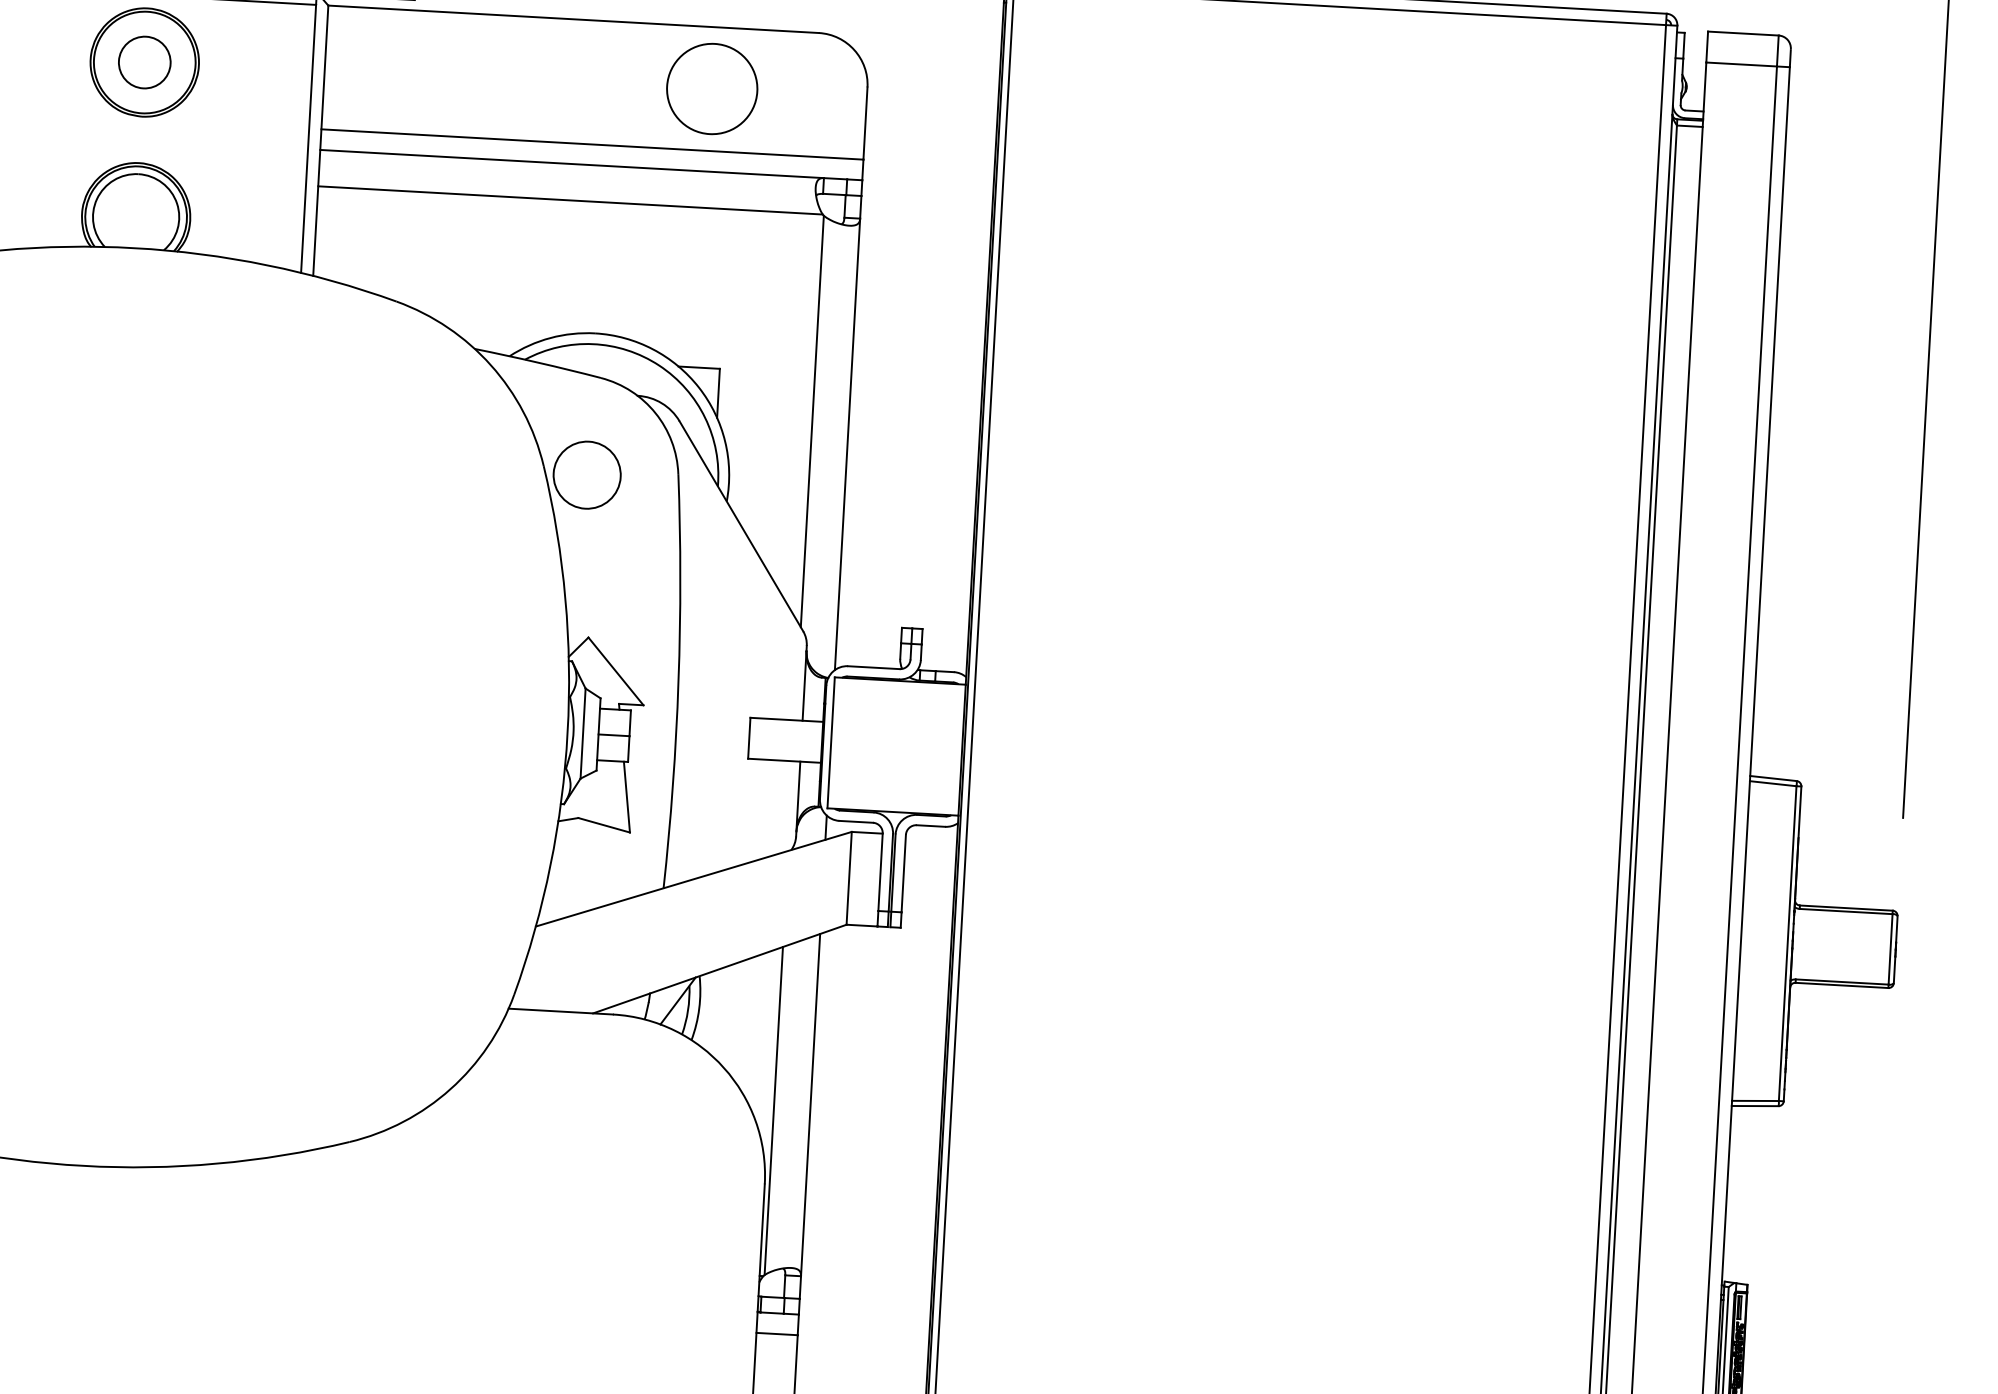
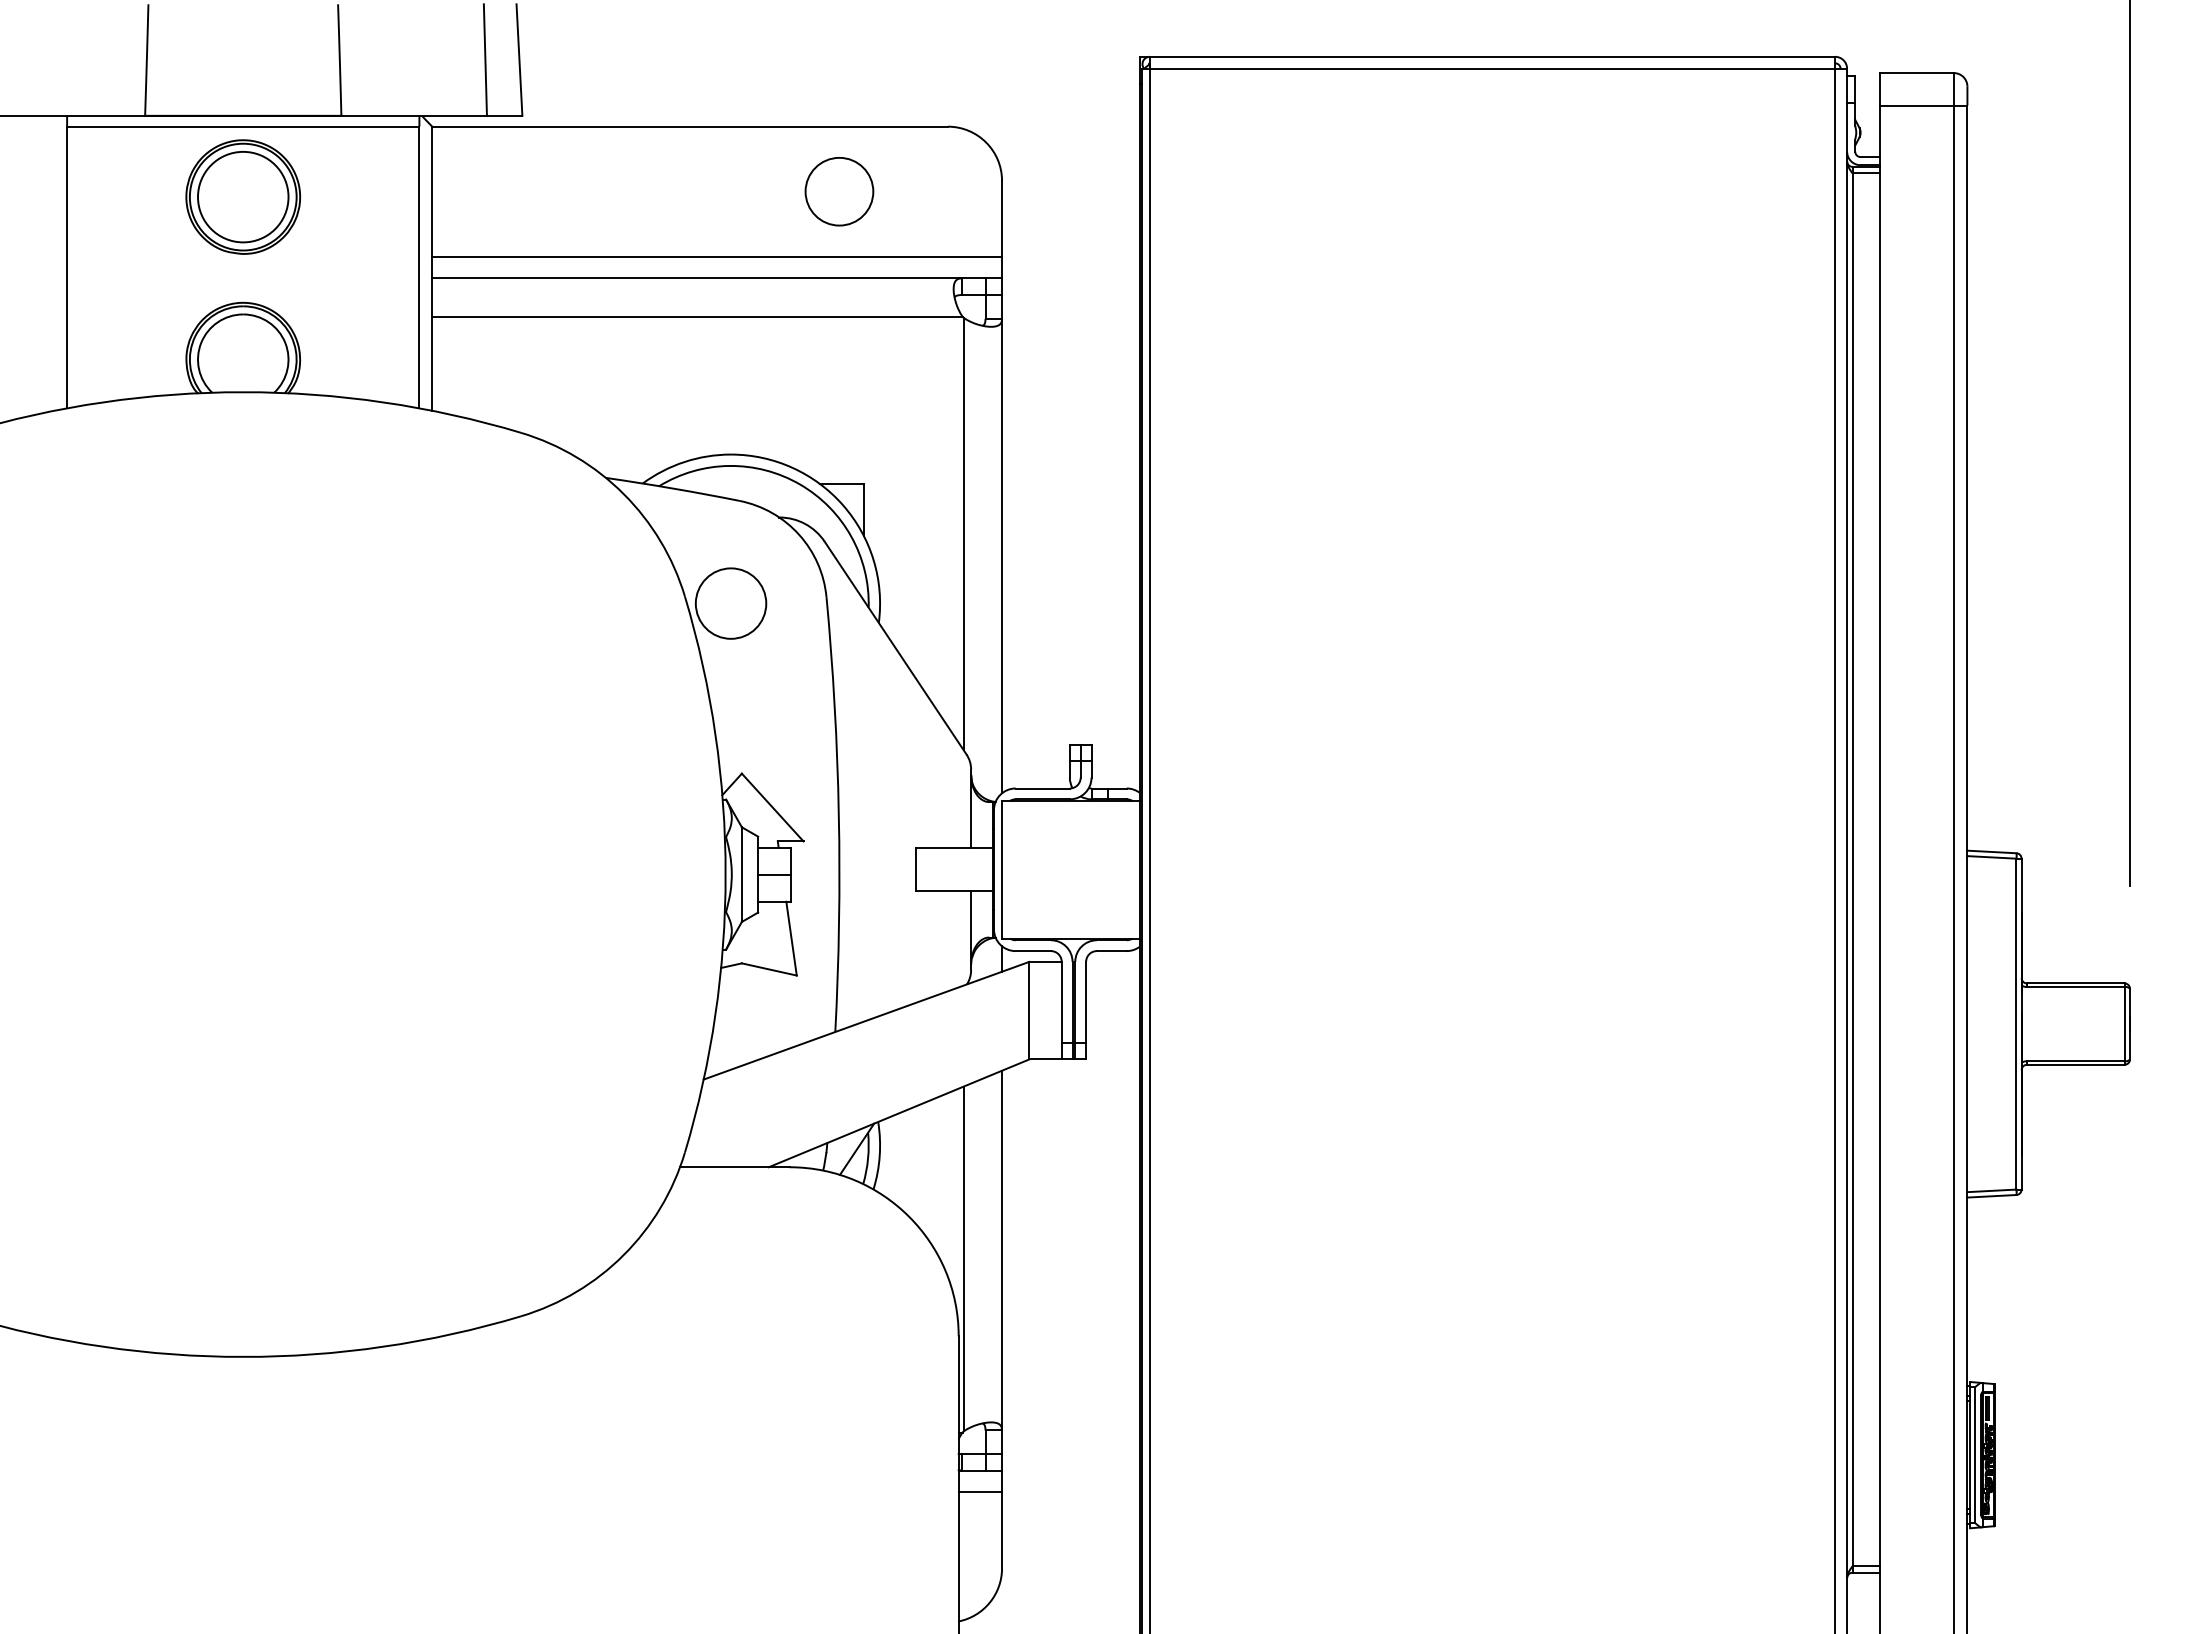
circle: (145, 61) -> (243, 196), size x1.67
circle: (712, 88) -> (839, 191), size x0.71

